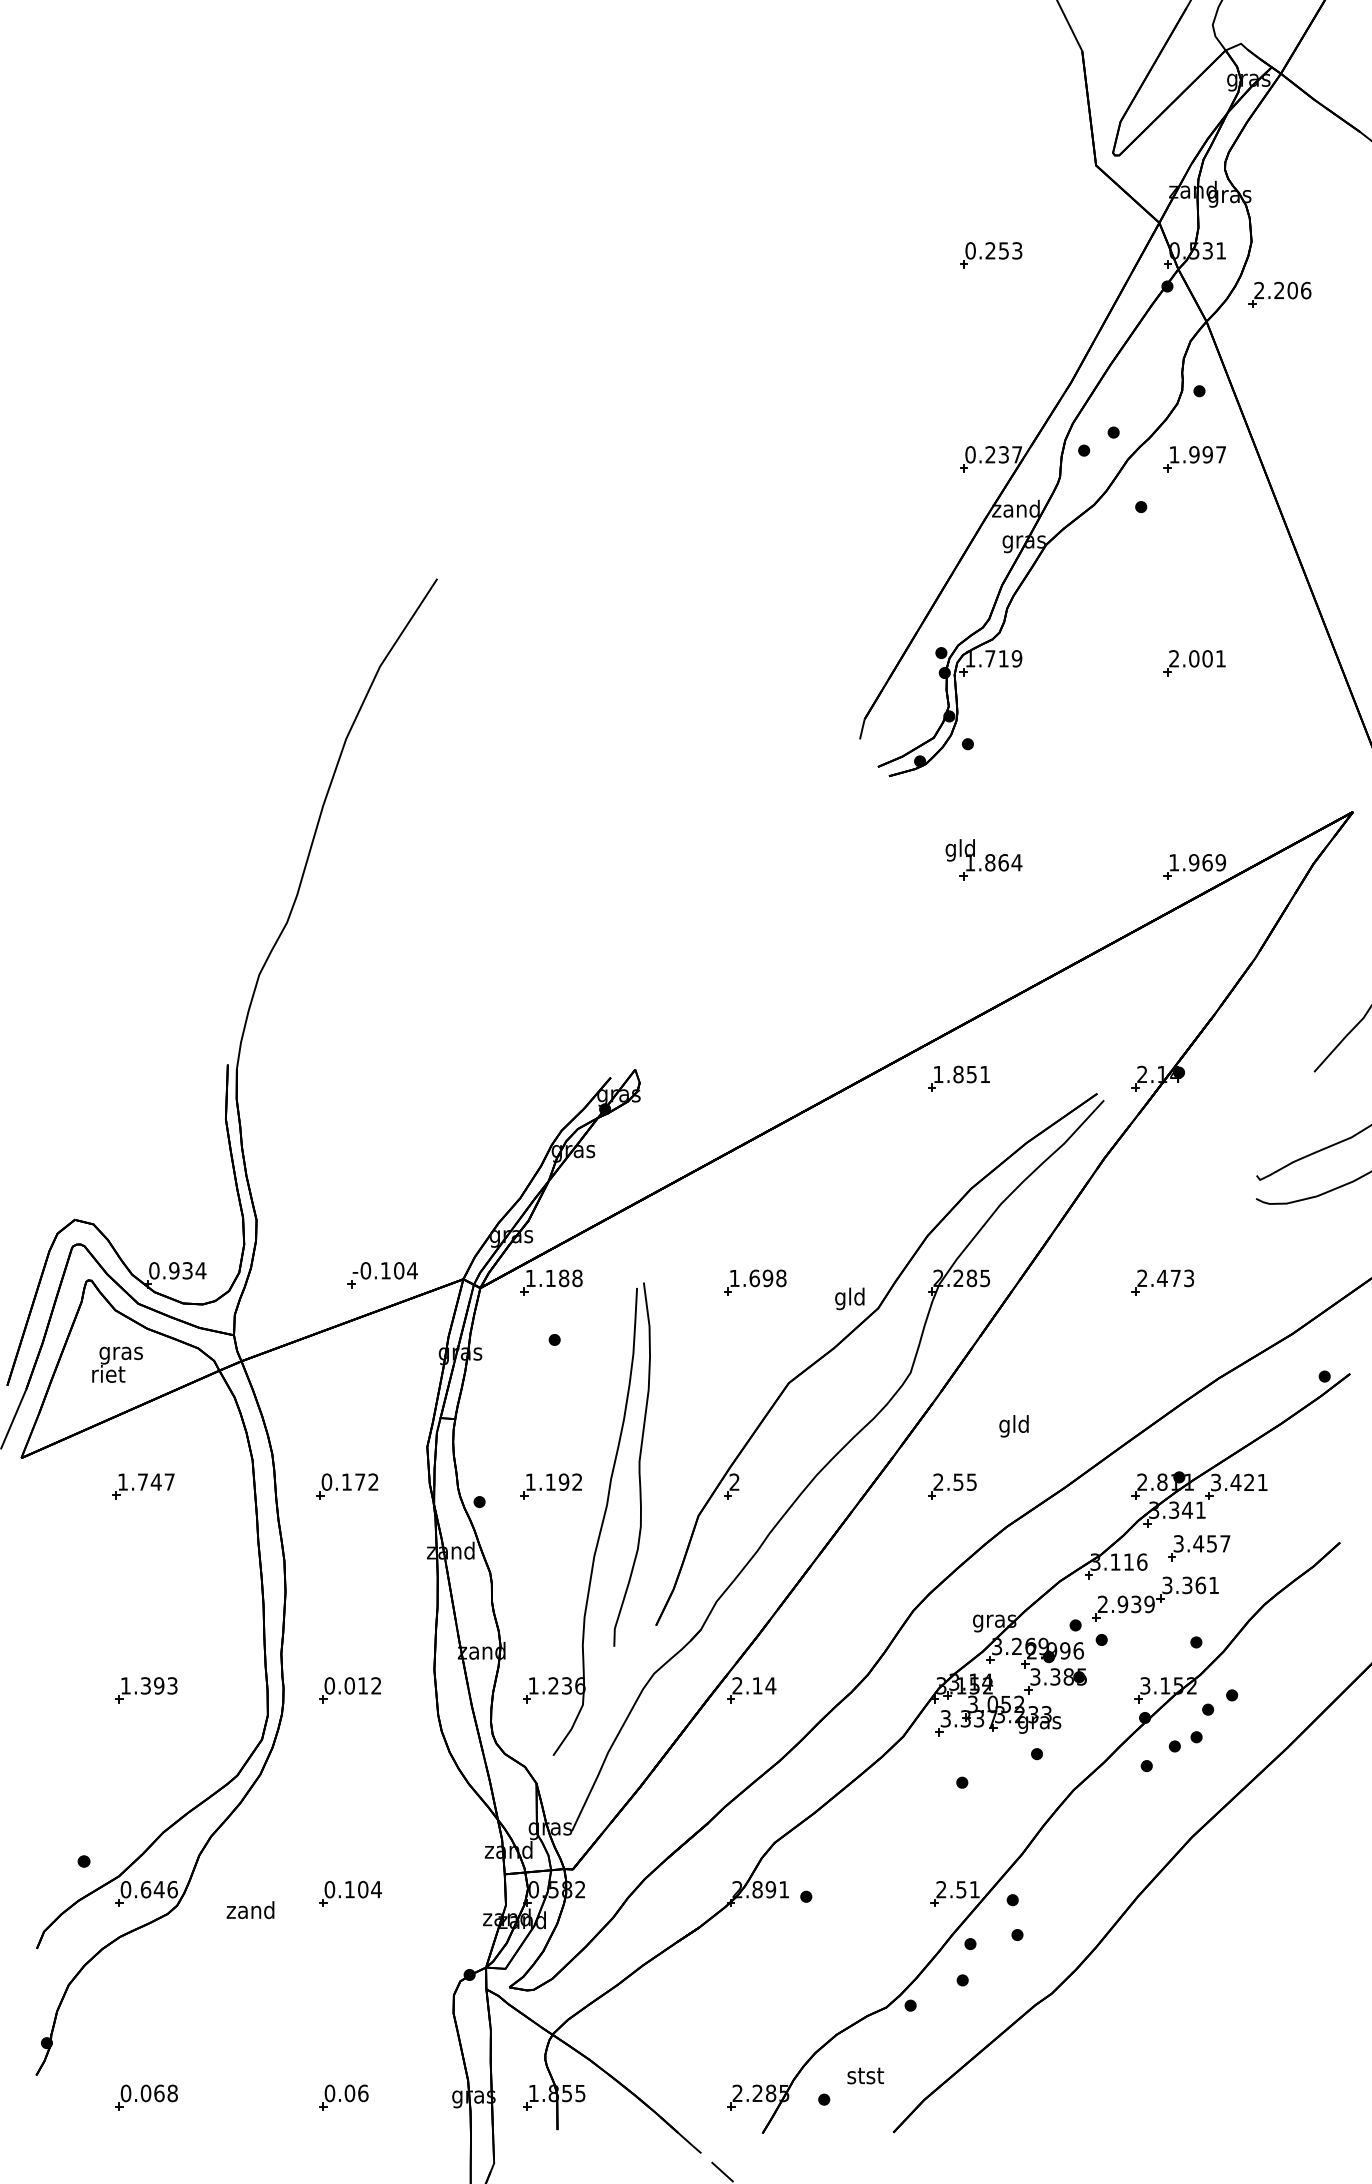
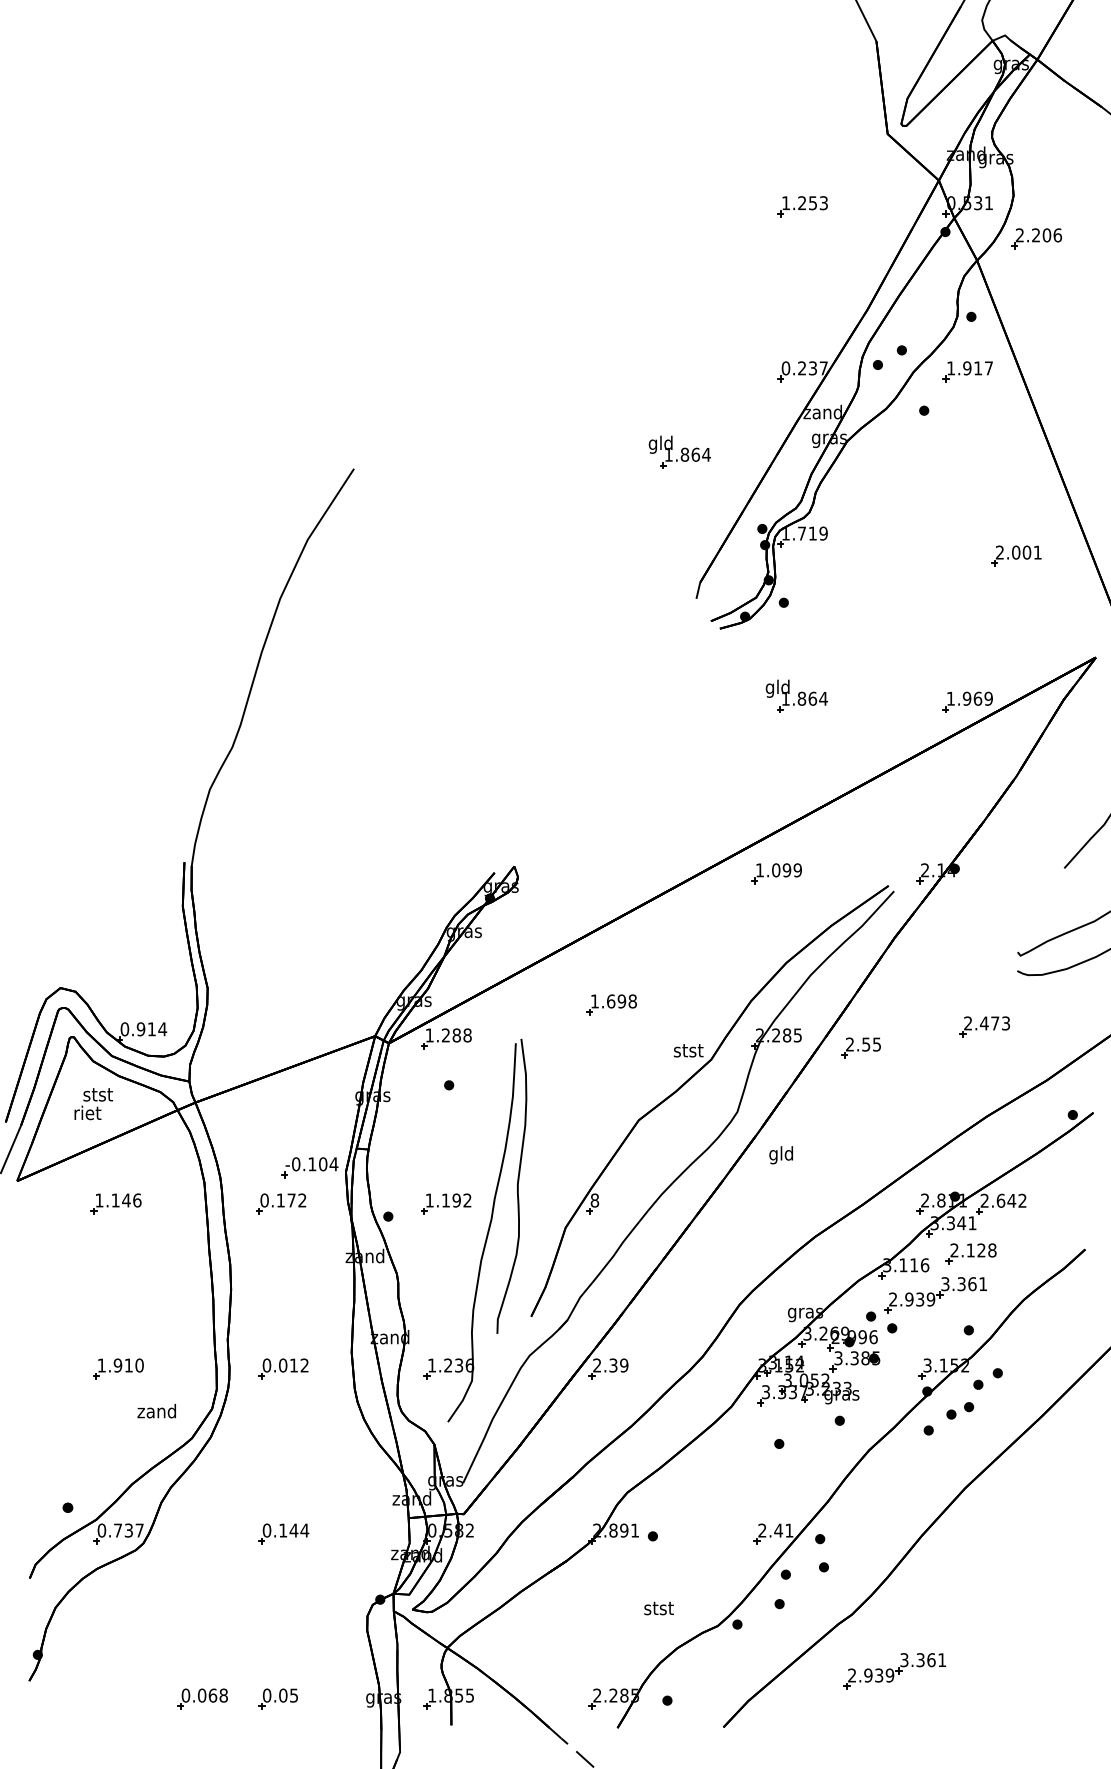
text: (969, 251) -> (785, 203), 0.253 -> 1.253
text: (1207, 454) -> (977, 368), 1.997 -> 1.917
part: (839, 557) -> (679, 451), added
part: (1194, 662) -> (1016, 555), moved
text: (971, 1074) -> (786, 870), 1.851 -> 1.099
text: (187, 1271) -> (151, 1029), 0.934 -> 0.914
part: (382, 1274) -> (309, 1167), moved
text: (550, 1278) -> (445, 1035), 1.188 -> 1.288
part: (755, 1282) -> (611, 1004), moved
part: (1162, 1282) -> (984, 1026), moved
text: (850, 1299) -> (688, 1052), gld -> stst
text: (120, 1353) -> (97, 1096), gras -> stst
text: (1013, 1426) -> (780, 1155), moved
text: (156, 1482) -> (126, 1200), 1.747 -> 1.146
text: (734, 1482) -> (594, 1200), 2 -> 8
text: (1239, 1482) -> (1003, 1200), 3.421 -> 2.642
part: (951, 1485) -> (860, 1047), moved
text: (1202, 1543) -> (973, 1250), 3.457 -> 2.128
text: (158, 1685) -> (128, 1365), 1.393 -> 1.910
text: (763, 1685) -> (618, 1365), 2.14 -> 2.39
text: (158, 1889) -> (128, 1530), 0.646 -> 0.737
text: (362, 1889) -> (293, 1530), 0.104 -> 0.144
text: (961, 1889) -> (778, 1530), 2.51 -> 2.41
text: (250, 1909) -> (156, 1410), moved
part: (1104, 2063) -> (894, 1671), added
text: (865, 2075) -> (658, 1608), moved
text: (363, 2093) -> (294, 1695), 0.06 -> 0.05
part: (146, 2096) -> (202, 1698), moved

